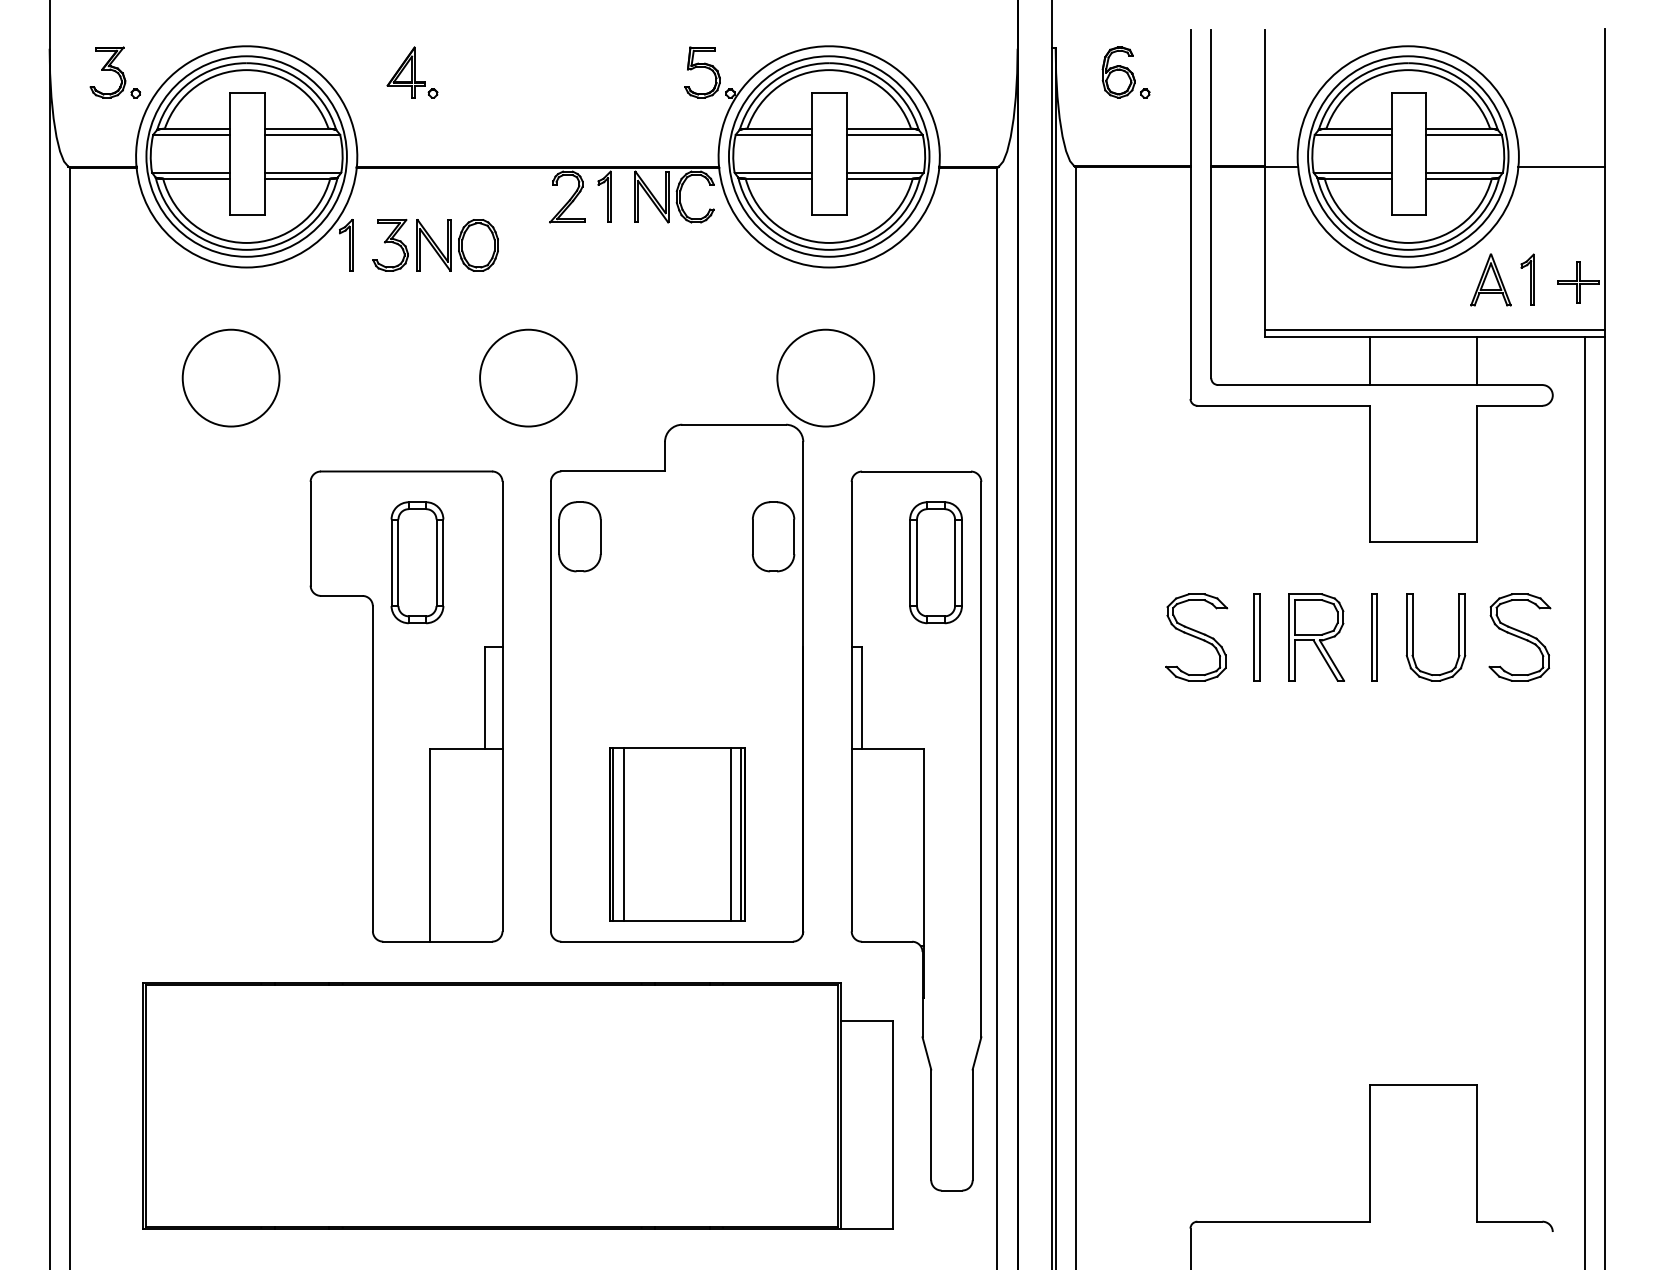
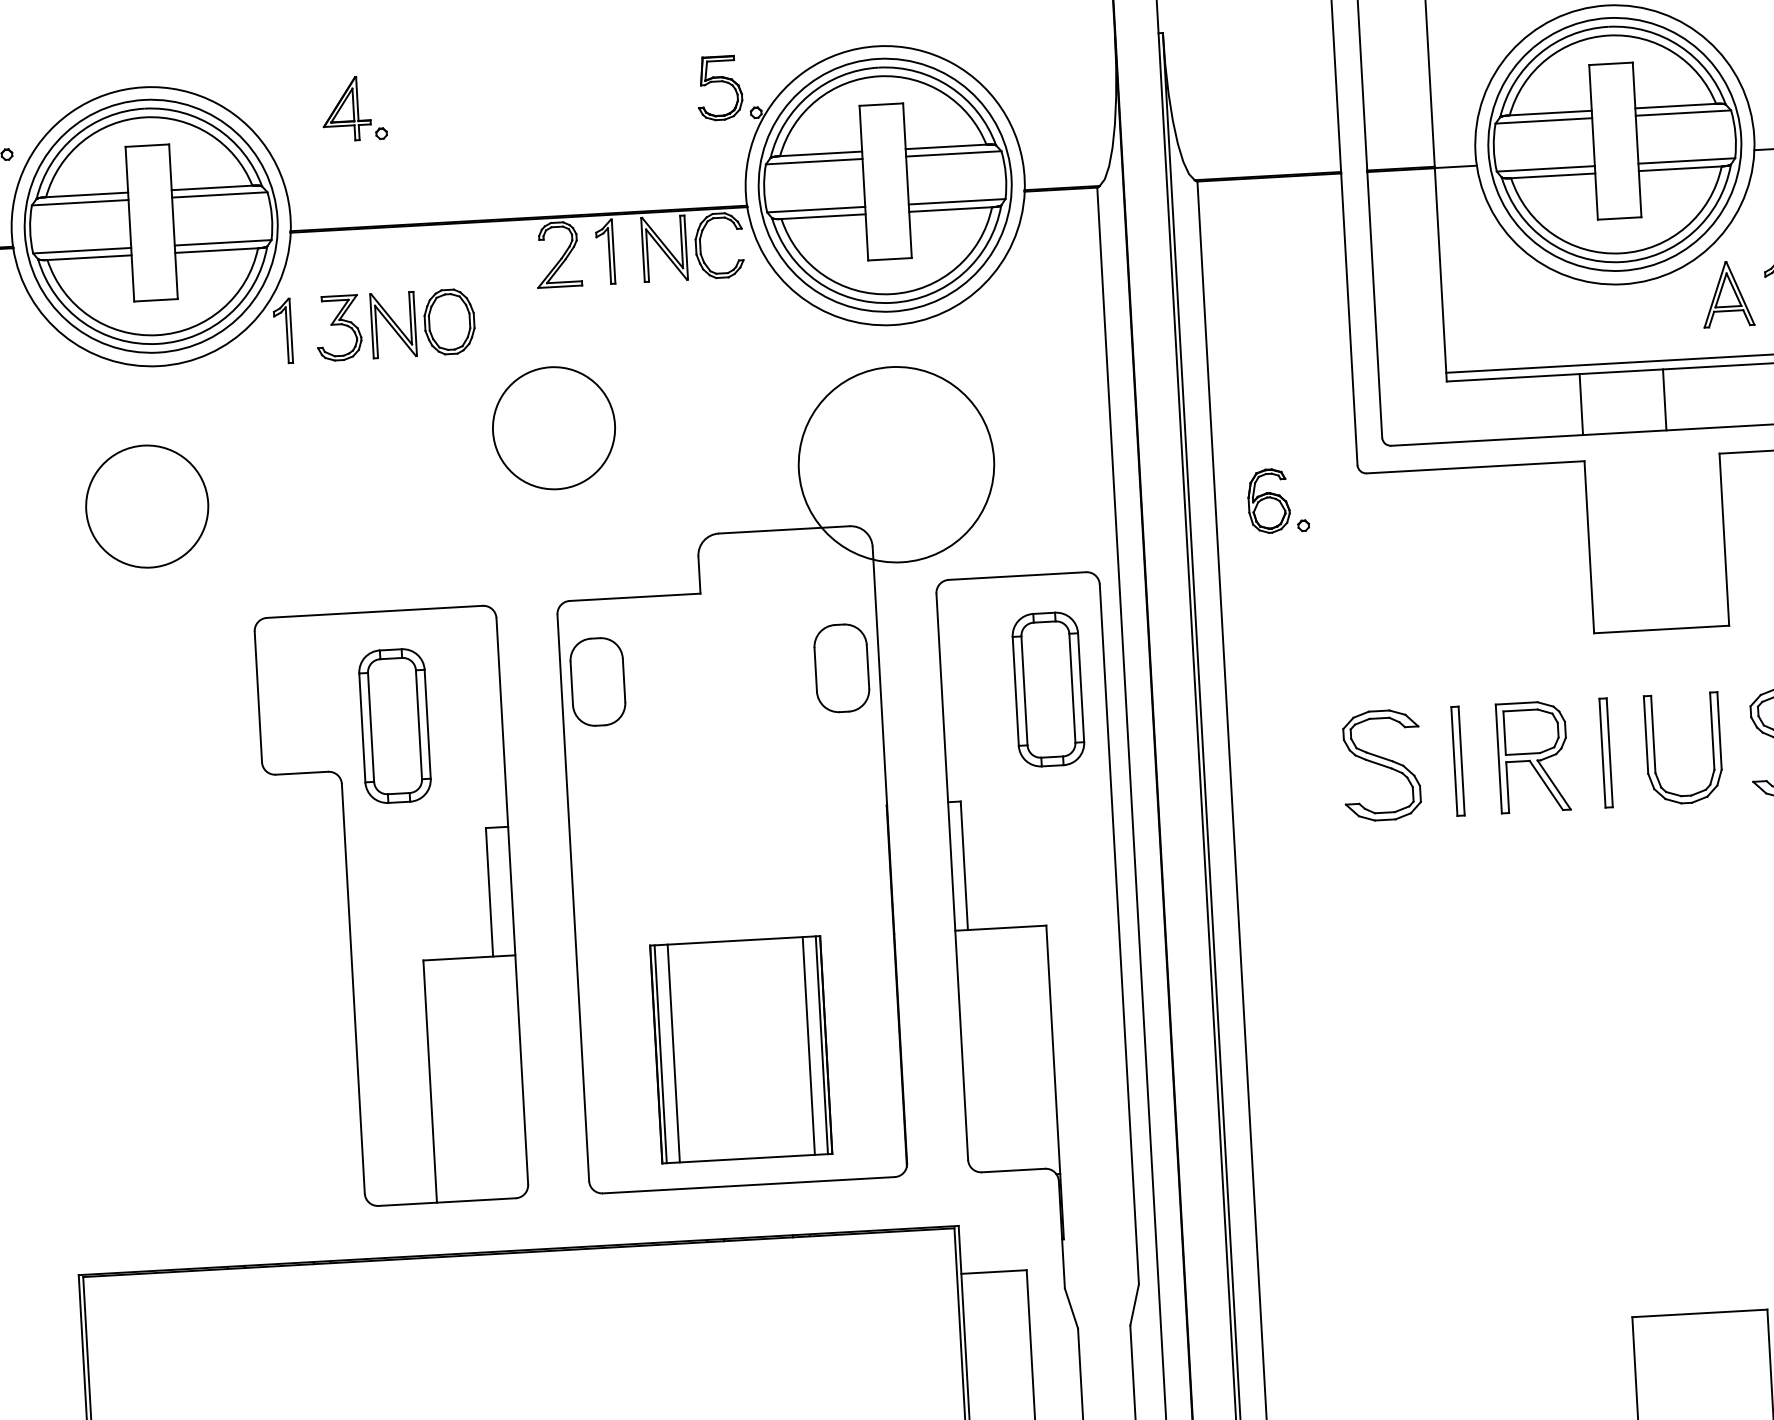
part: (1125, 72) -> (1277, 500), moved
line: (1477, 360) -> (1664, 399), moved
circle: (528, 377) -> (554, 427), moved
circle: (825, 377) -> (896, 463), size x1.6

